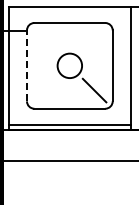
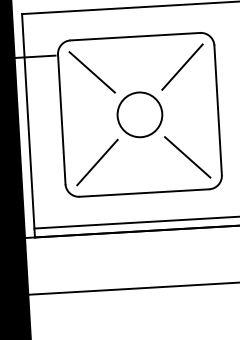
line: (44, 40) -> (91, 71), added
line: (94, 40) -> (182, 65), added
line: (27, 65) -> (62, 118), dashed -> solid
line: (44, 90) -> (96, 162), added

